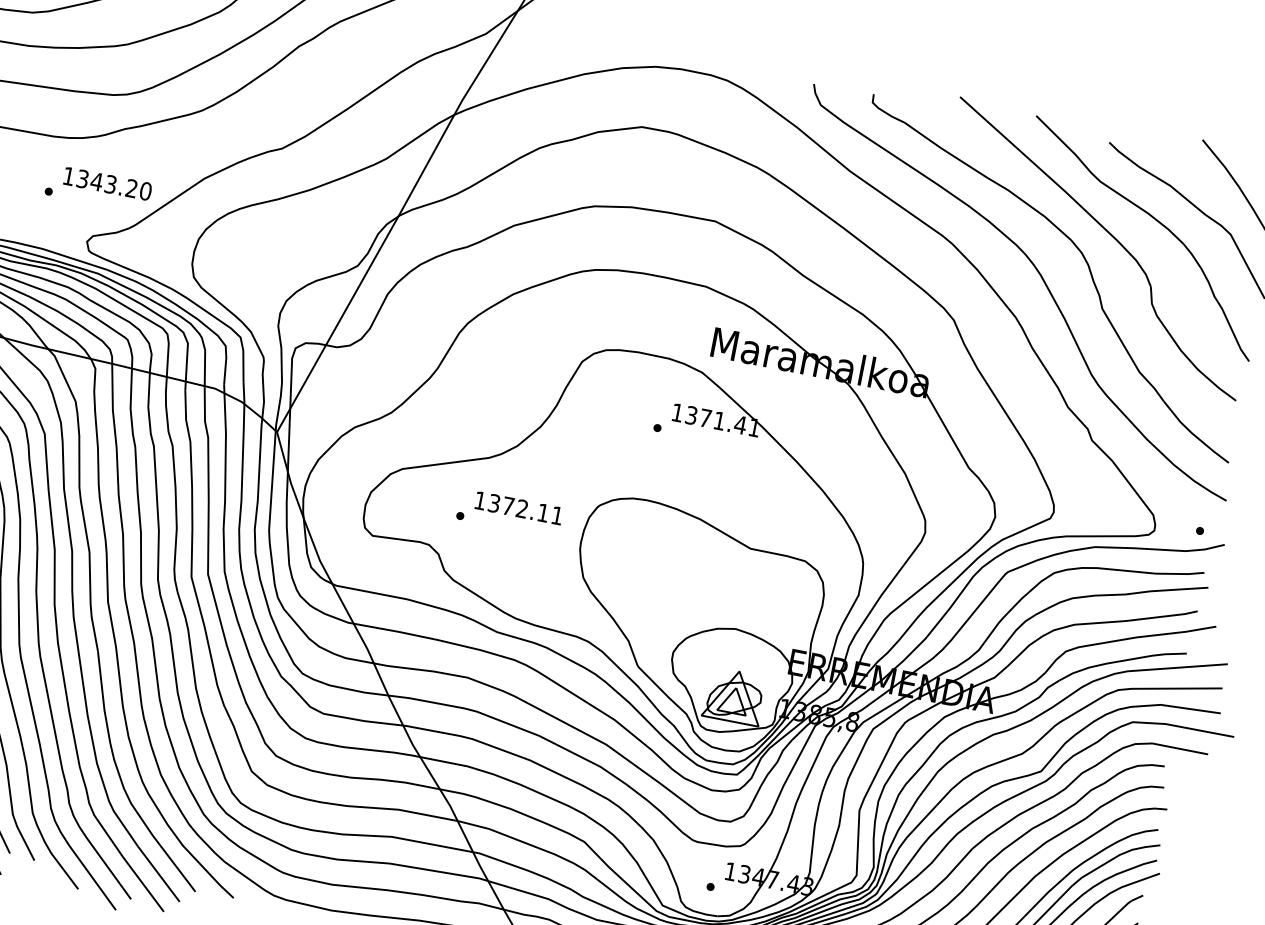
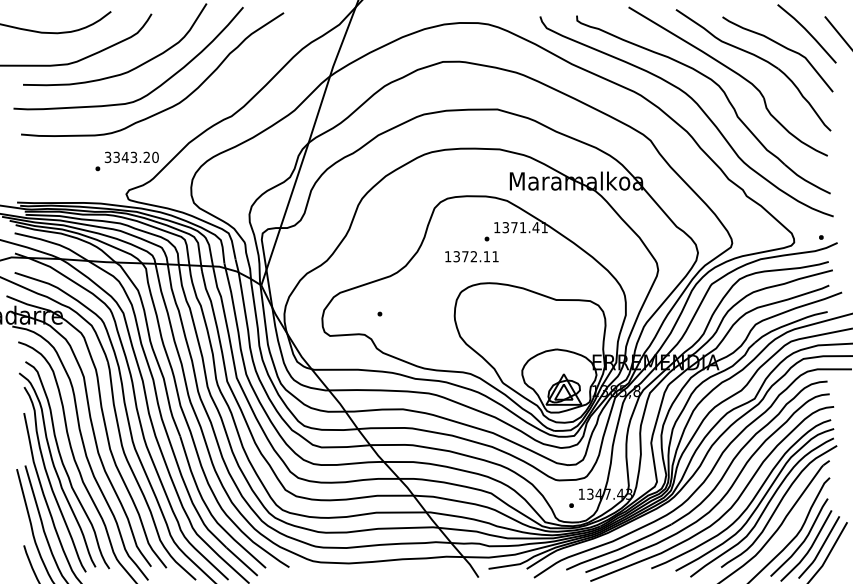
text: (67, 176) -> (107, 157), 1343.20 -> 3343.20
text: (518, 507) -> (471, 256), moved

